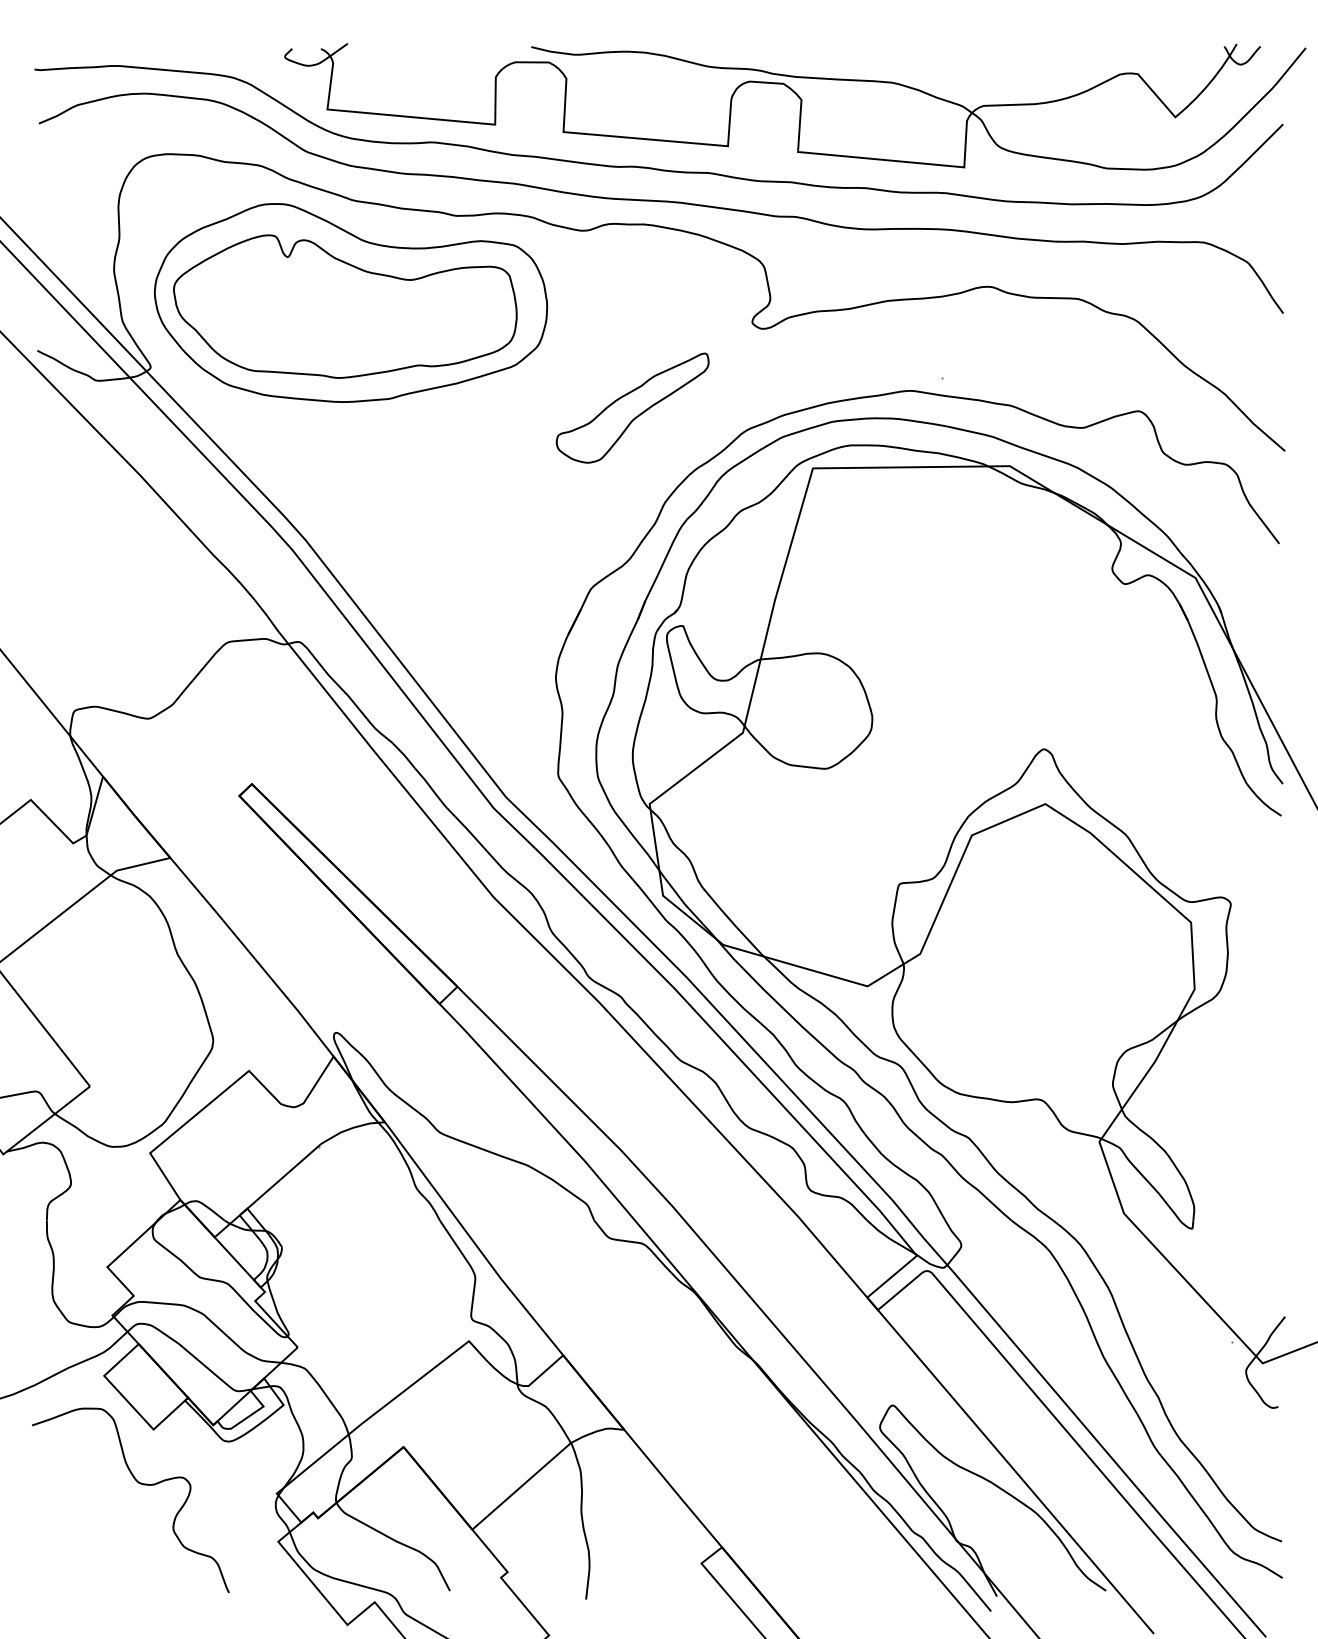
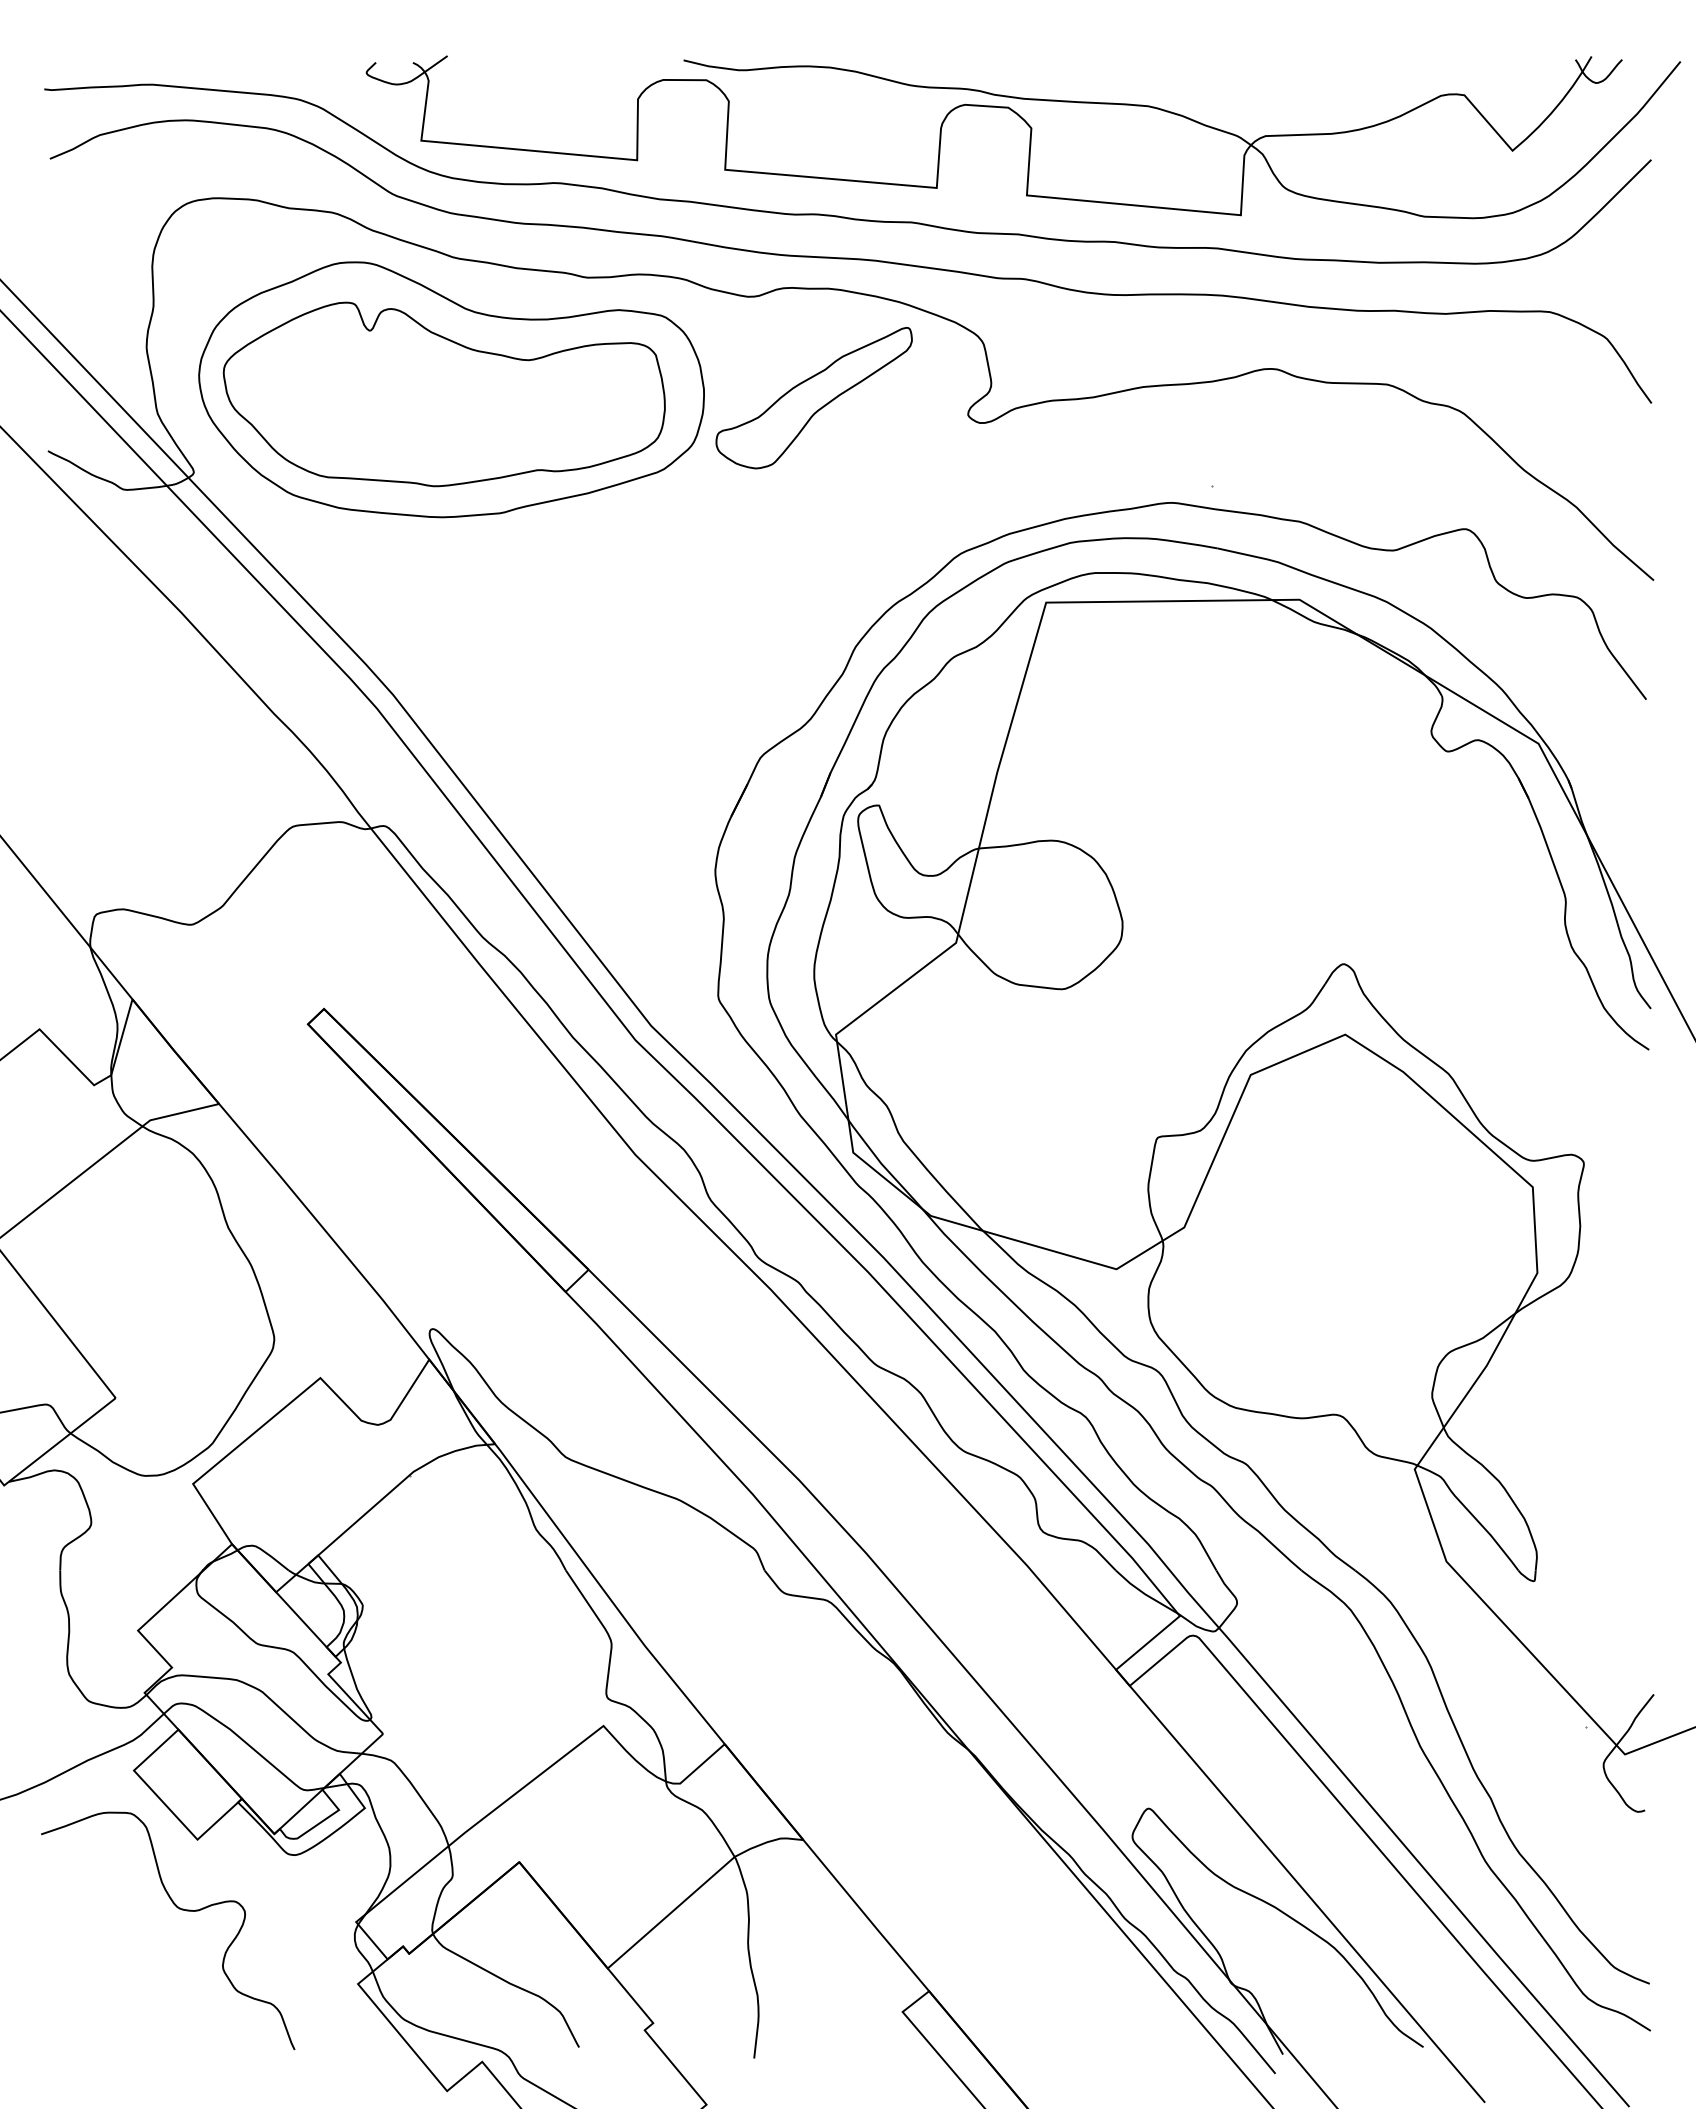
part: (632, 408) -> (813, 398), moved

